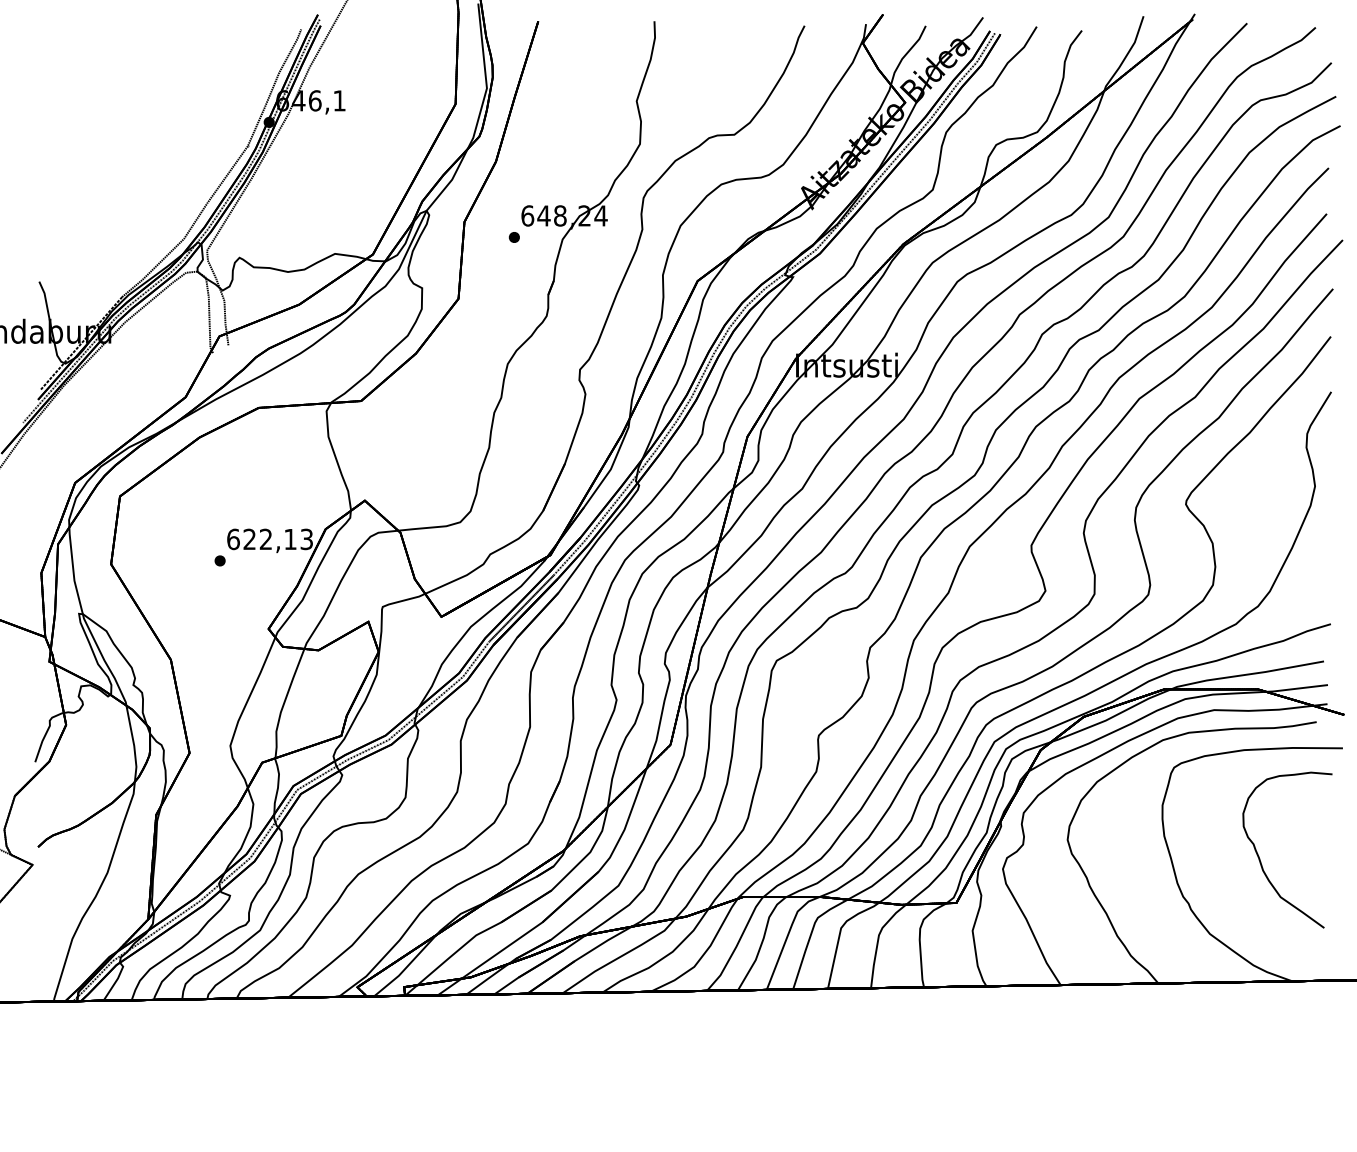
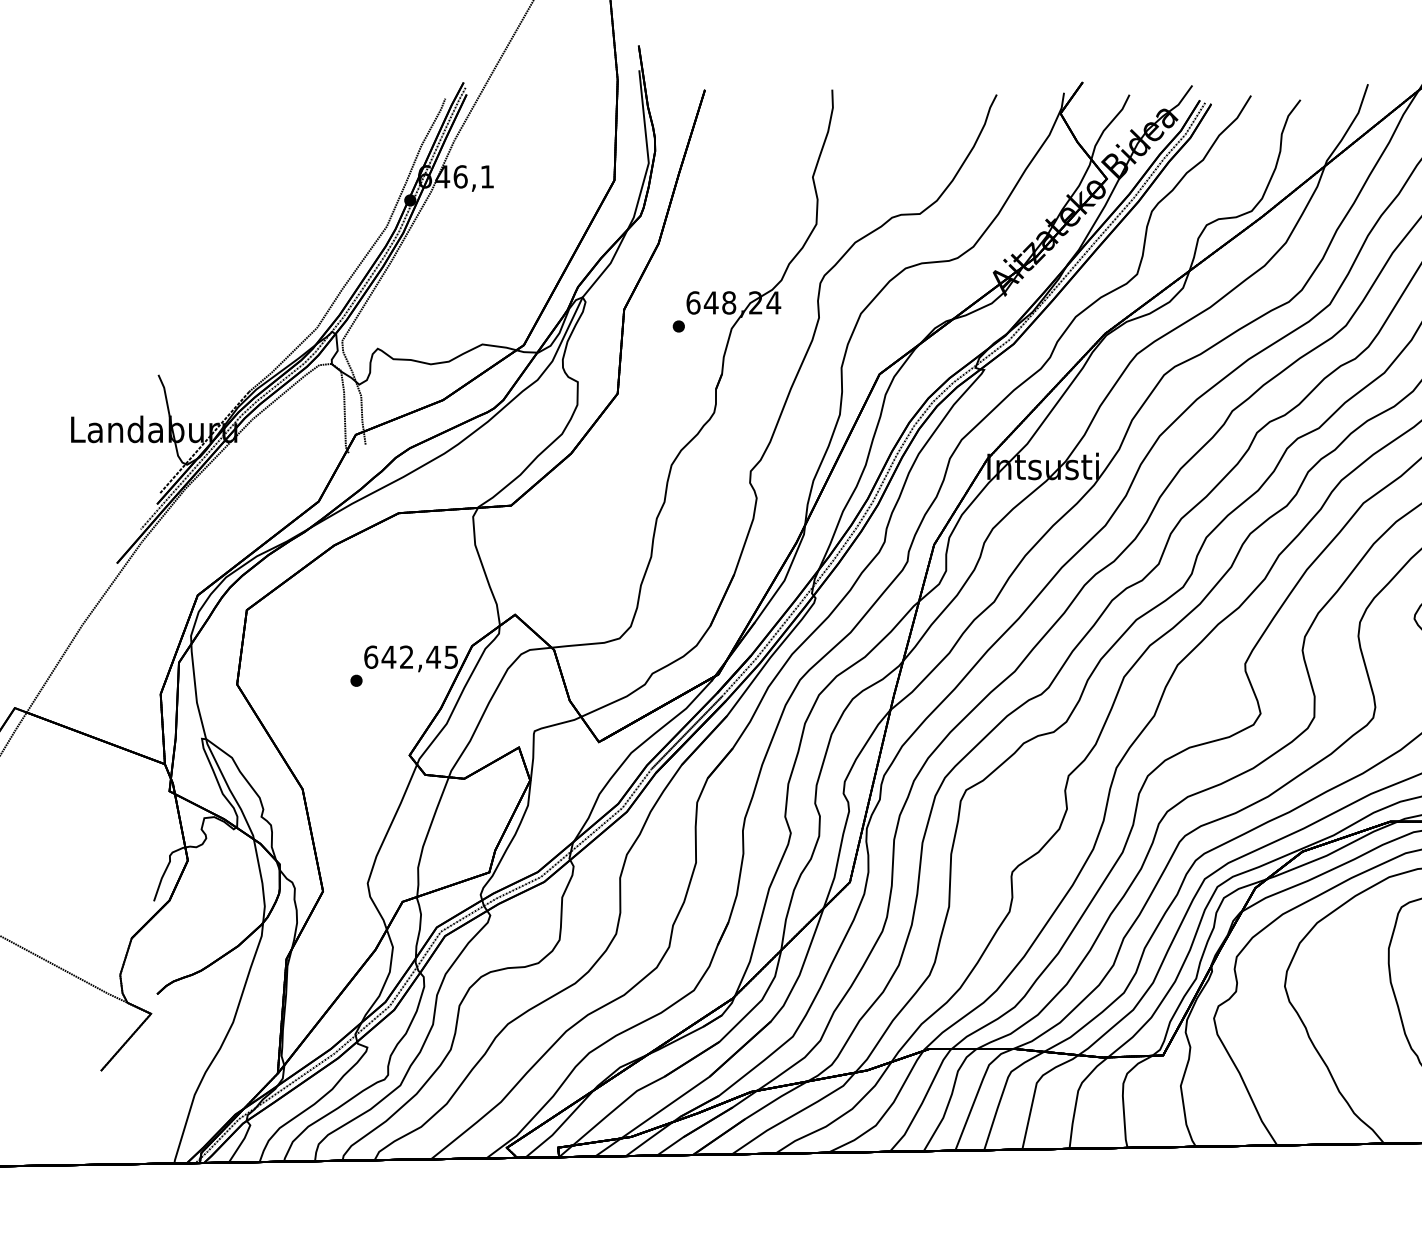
text: (277, 538) -> (419, 656), 622,13 -> 642,45

